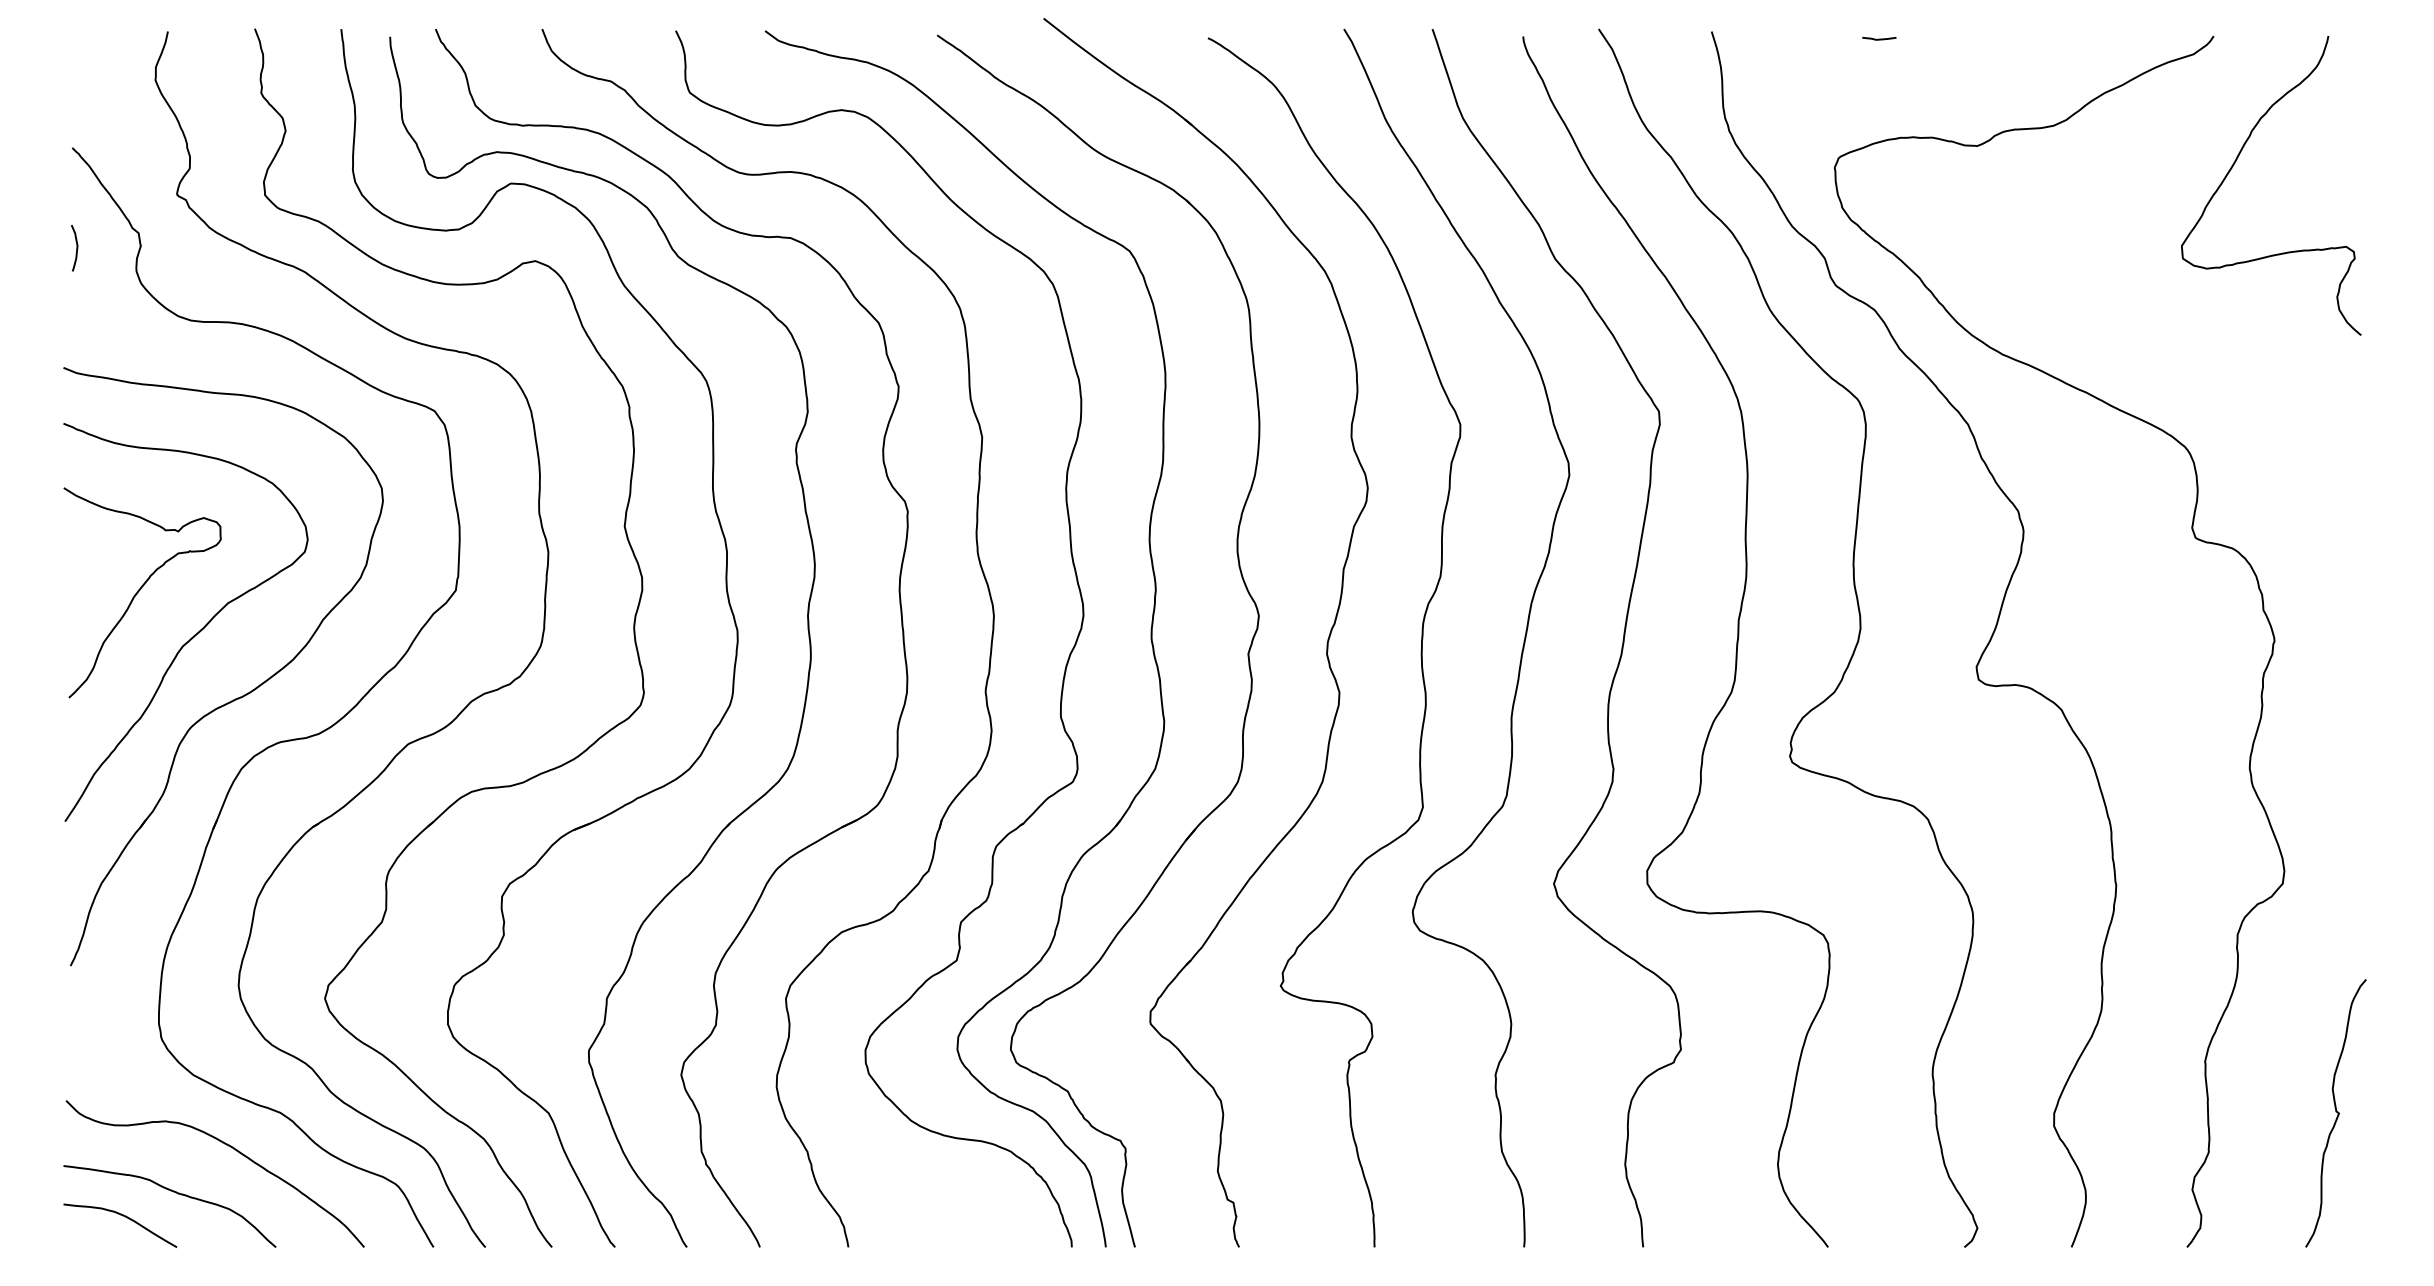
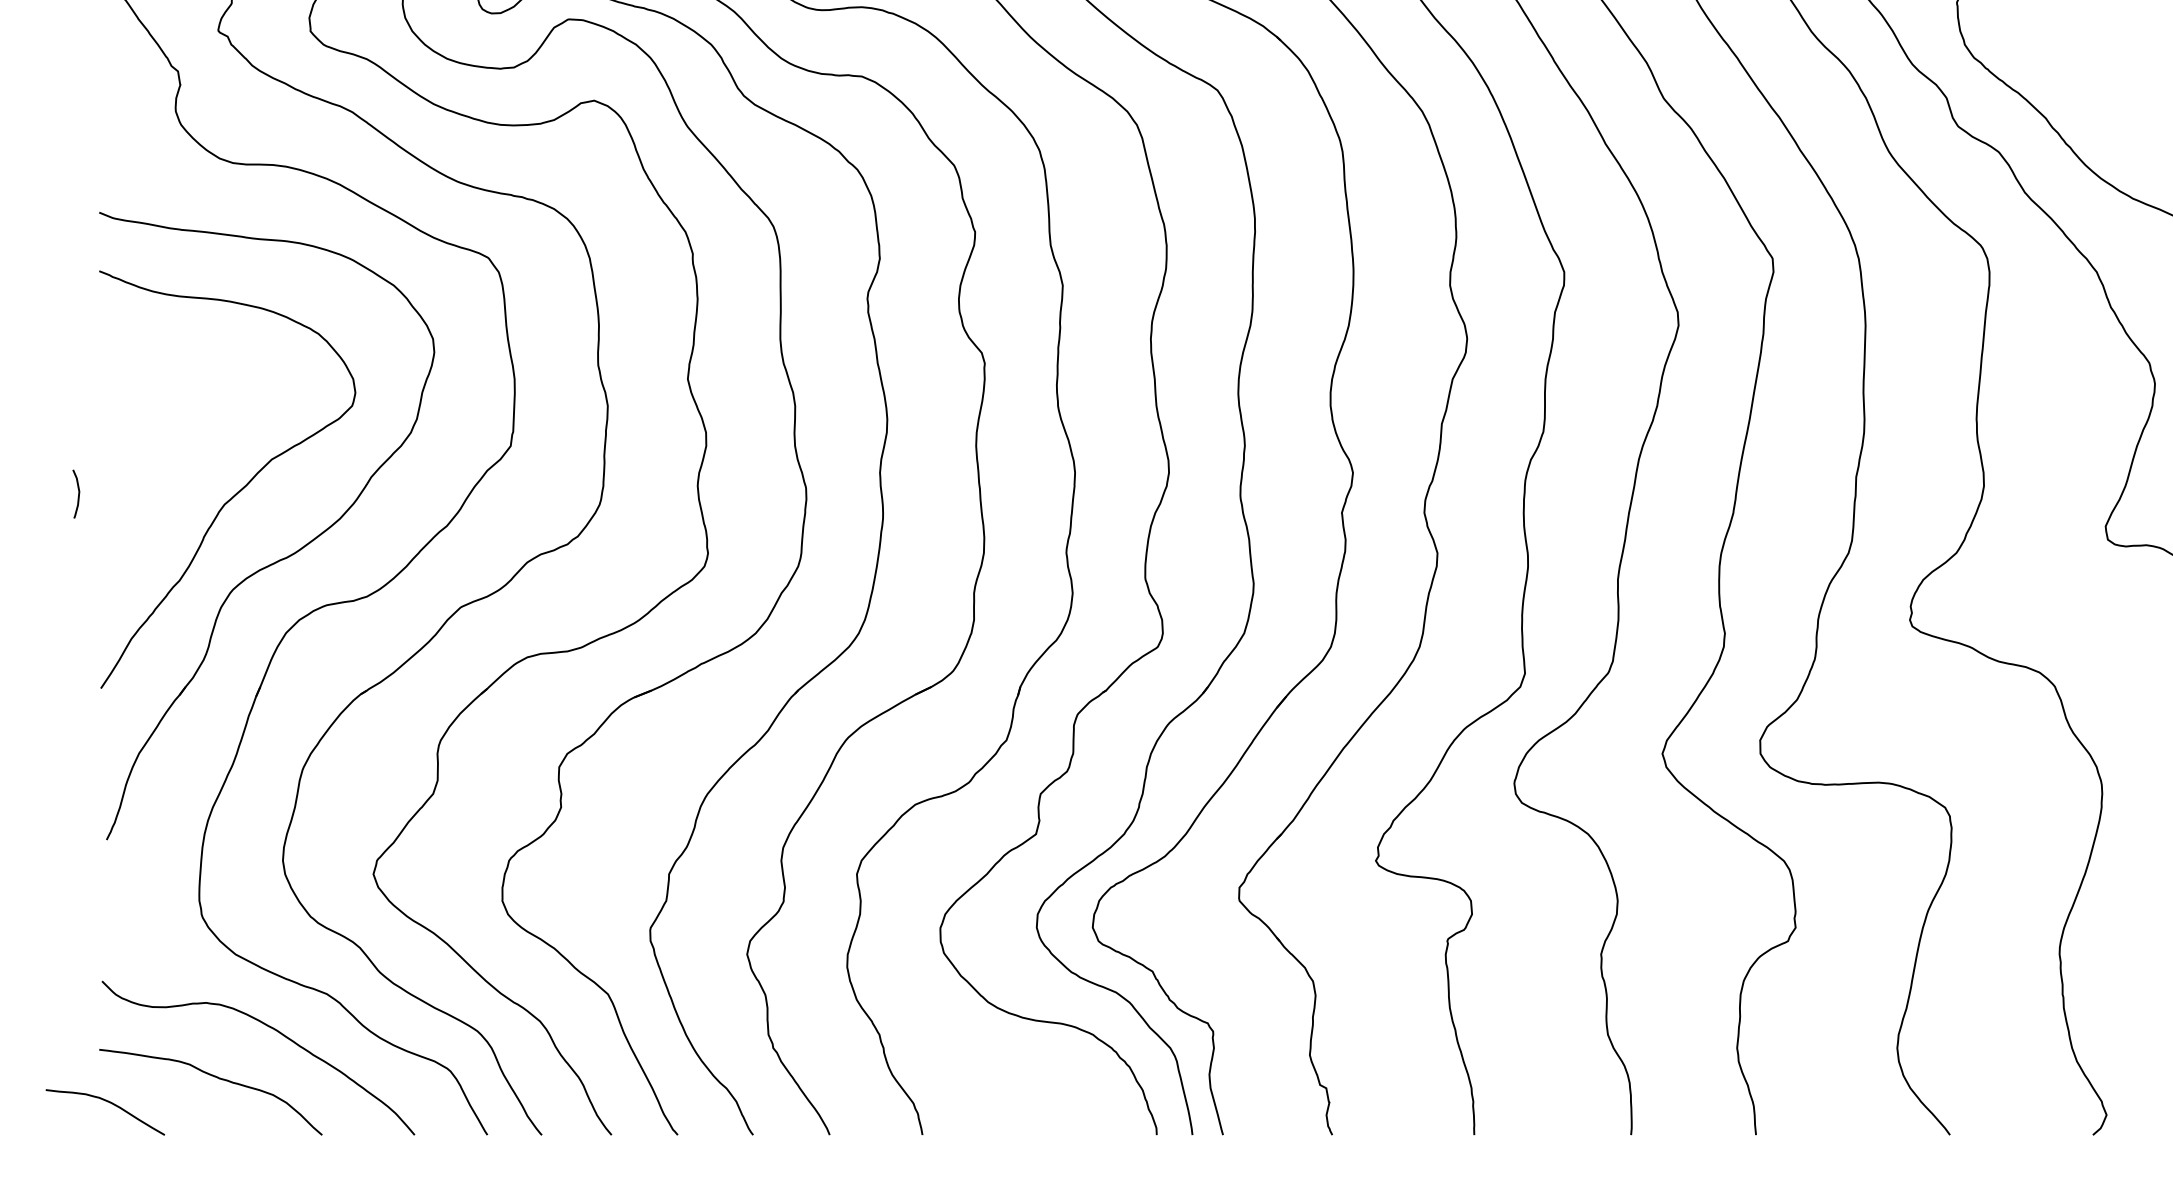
curve: (76, 248) -> (78, 494), moved
curve: (140, 590) -> (180, 446), removed
curve: (122, 1216) -> (107, 1102), moved

